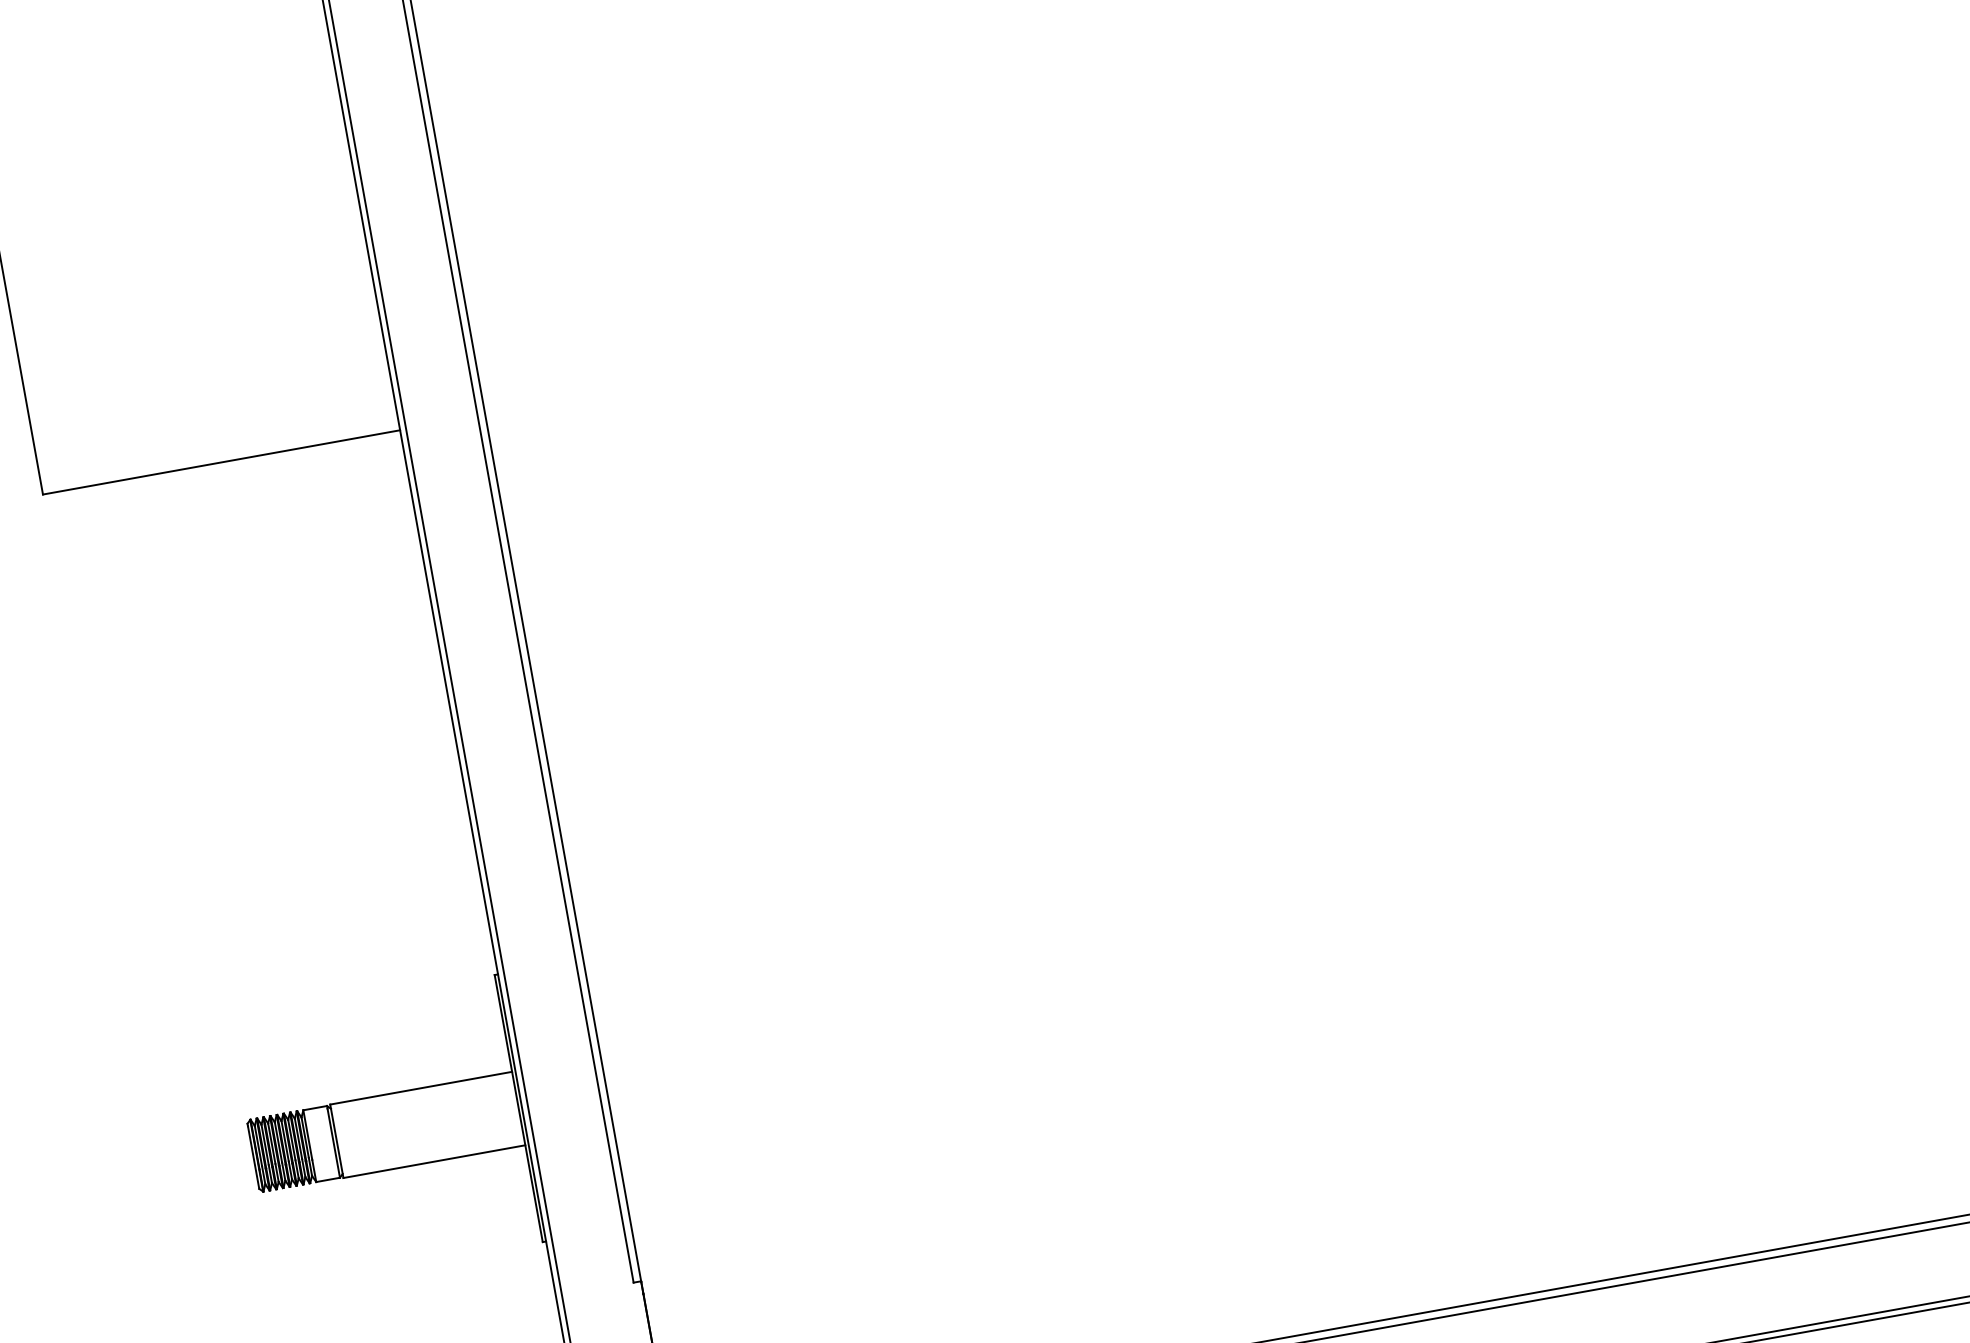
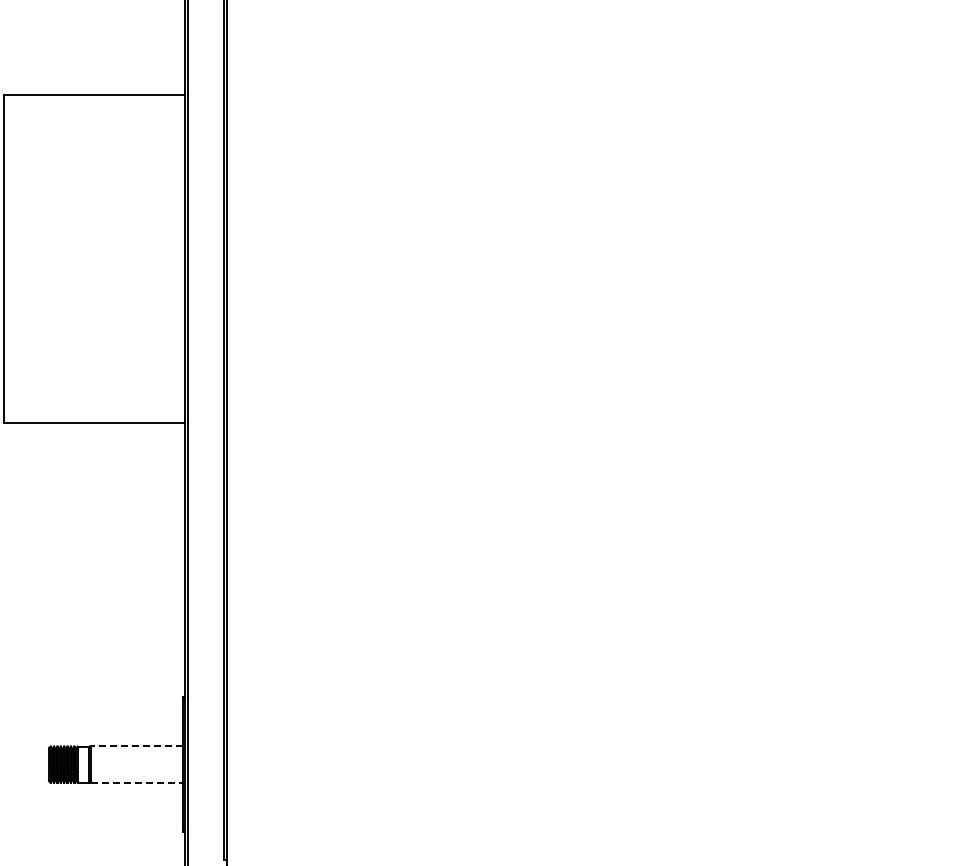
line: (422, 1088) -> (137, 746), solid -> dashed
line: (435, 1162) -> (137, 783), solid -> dashed

